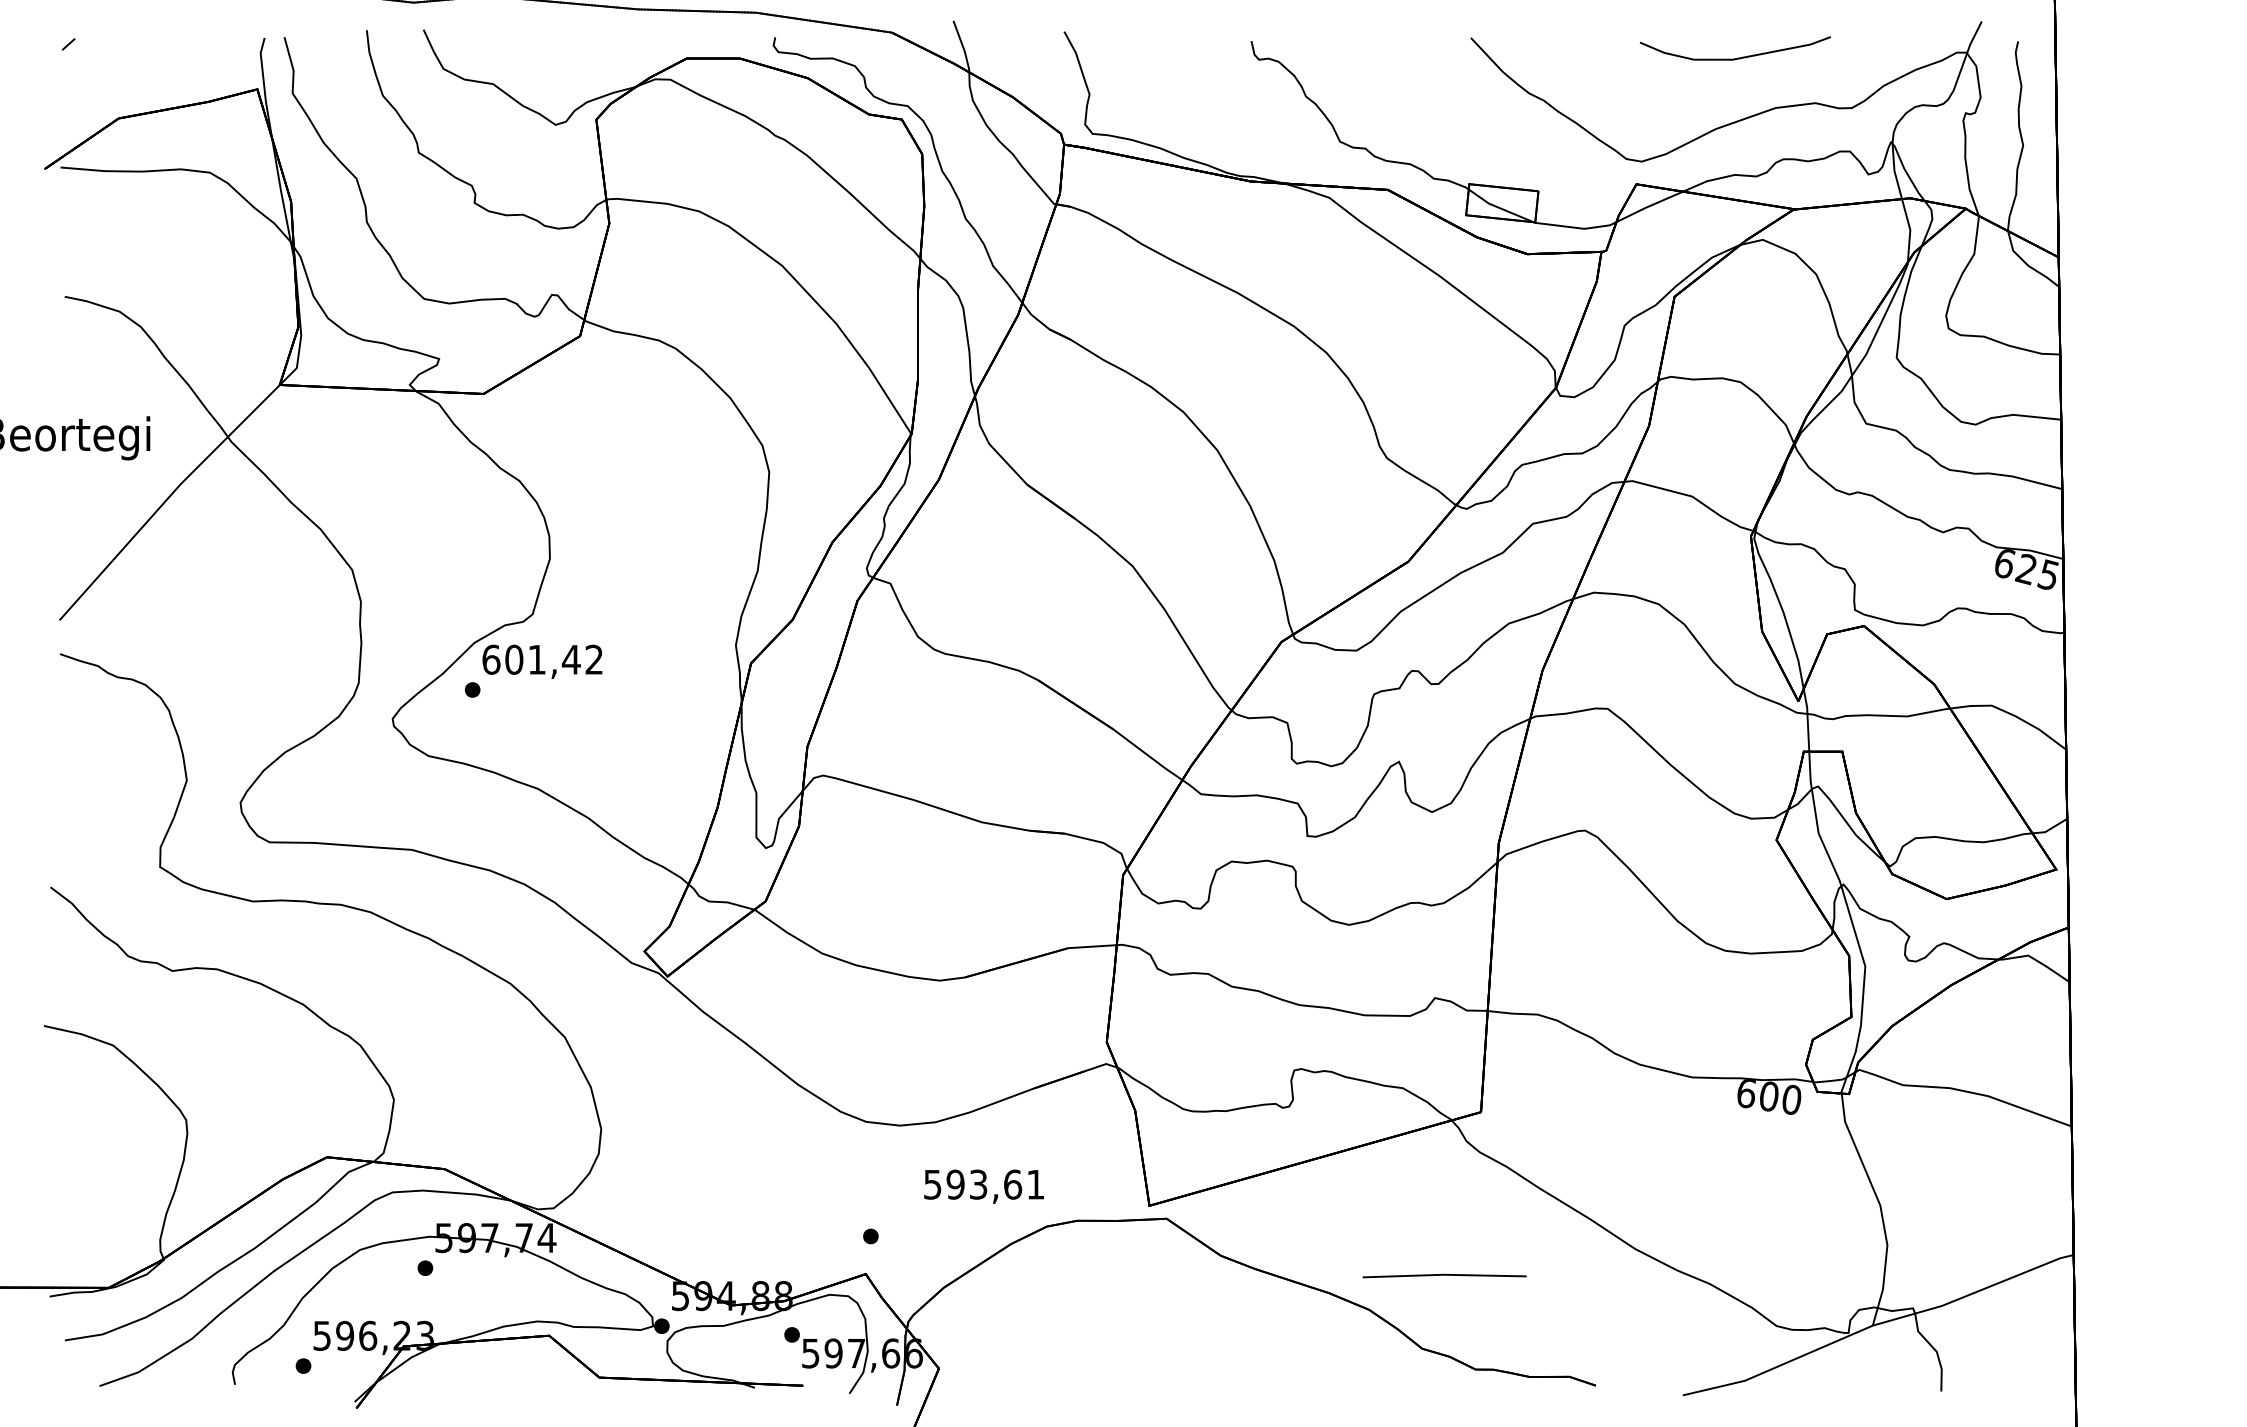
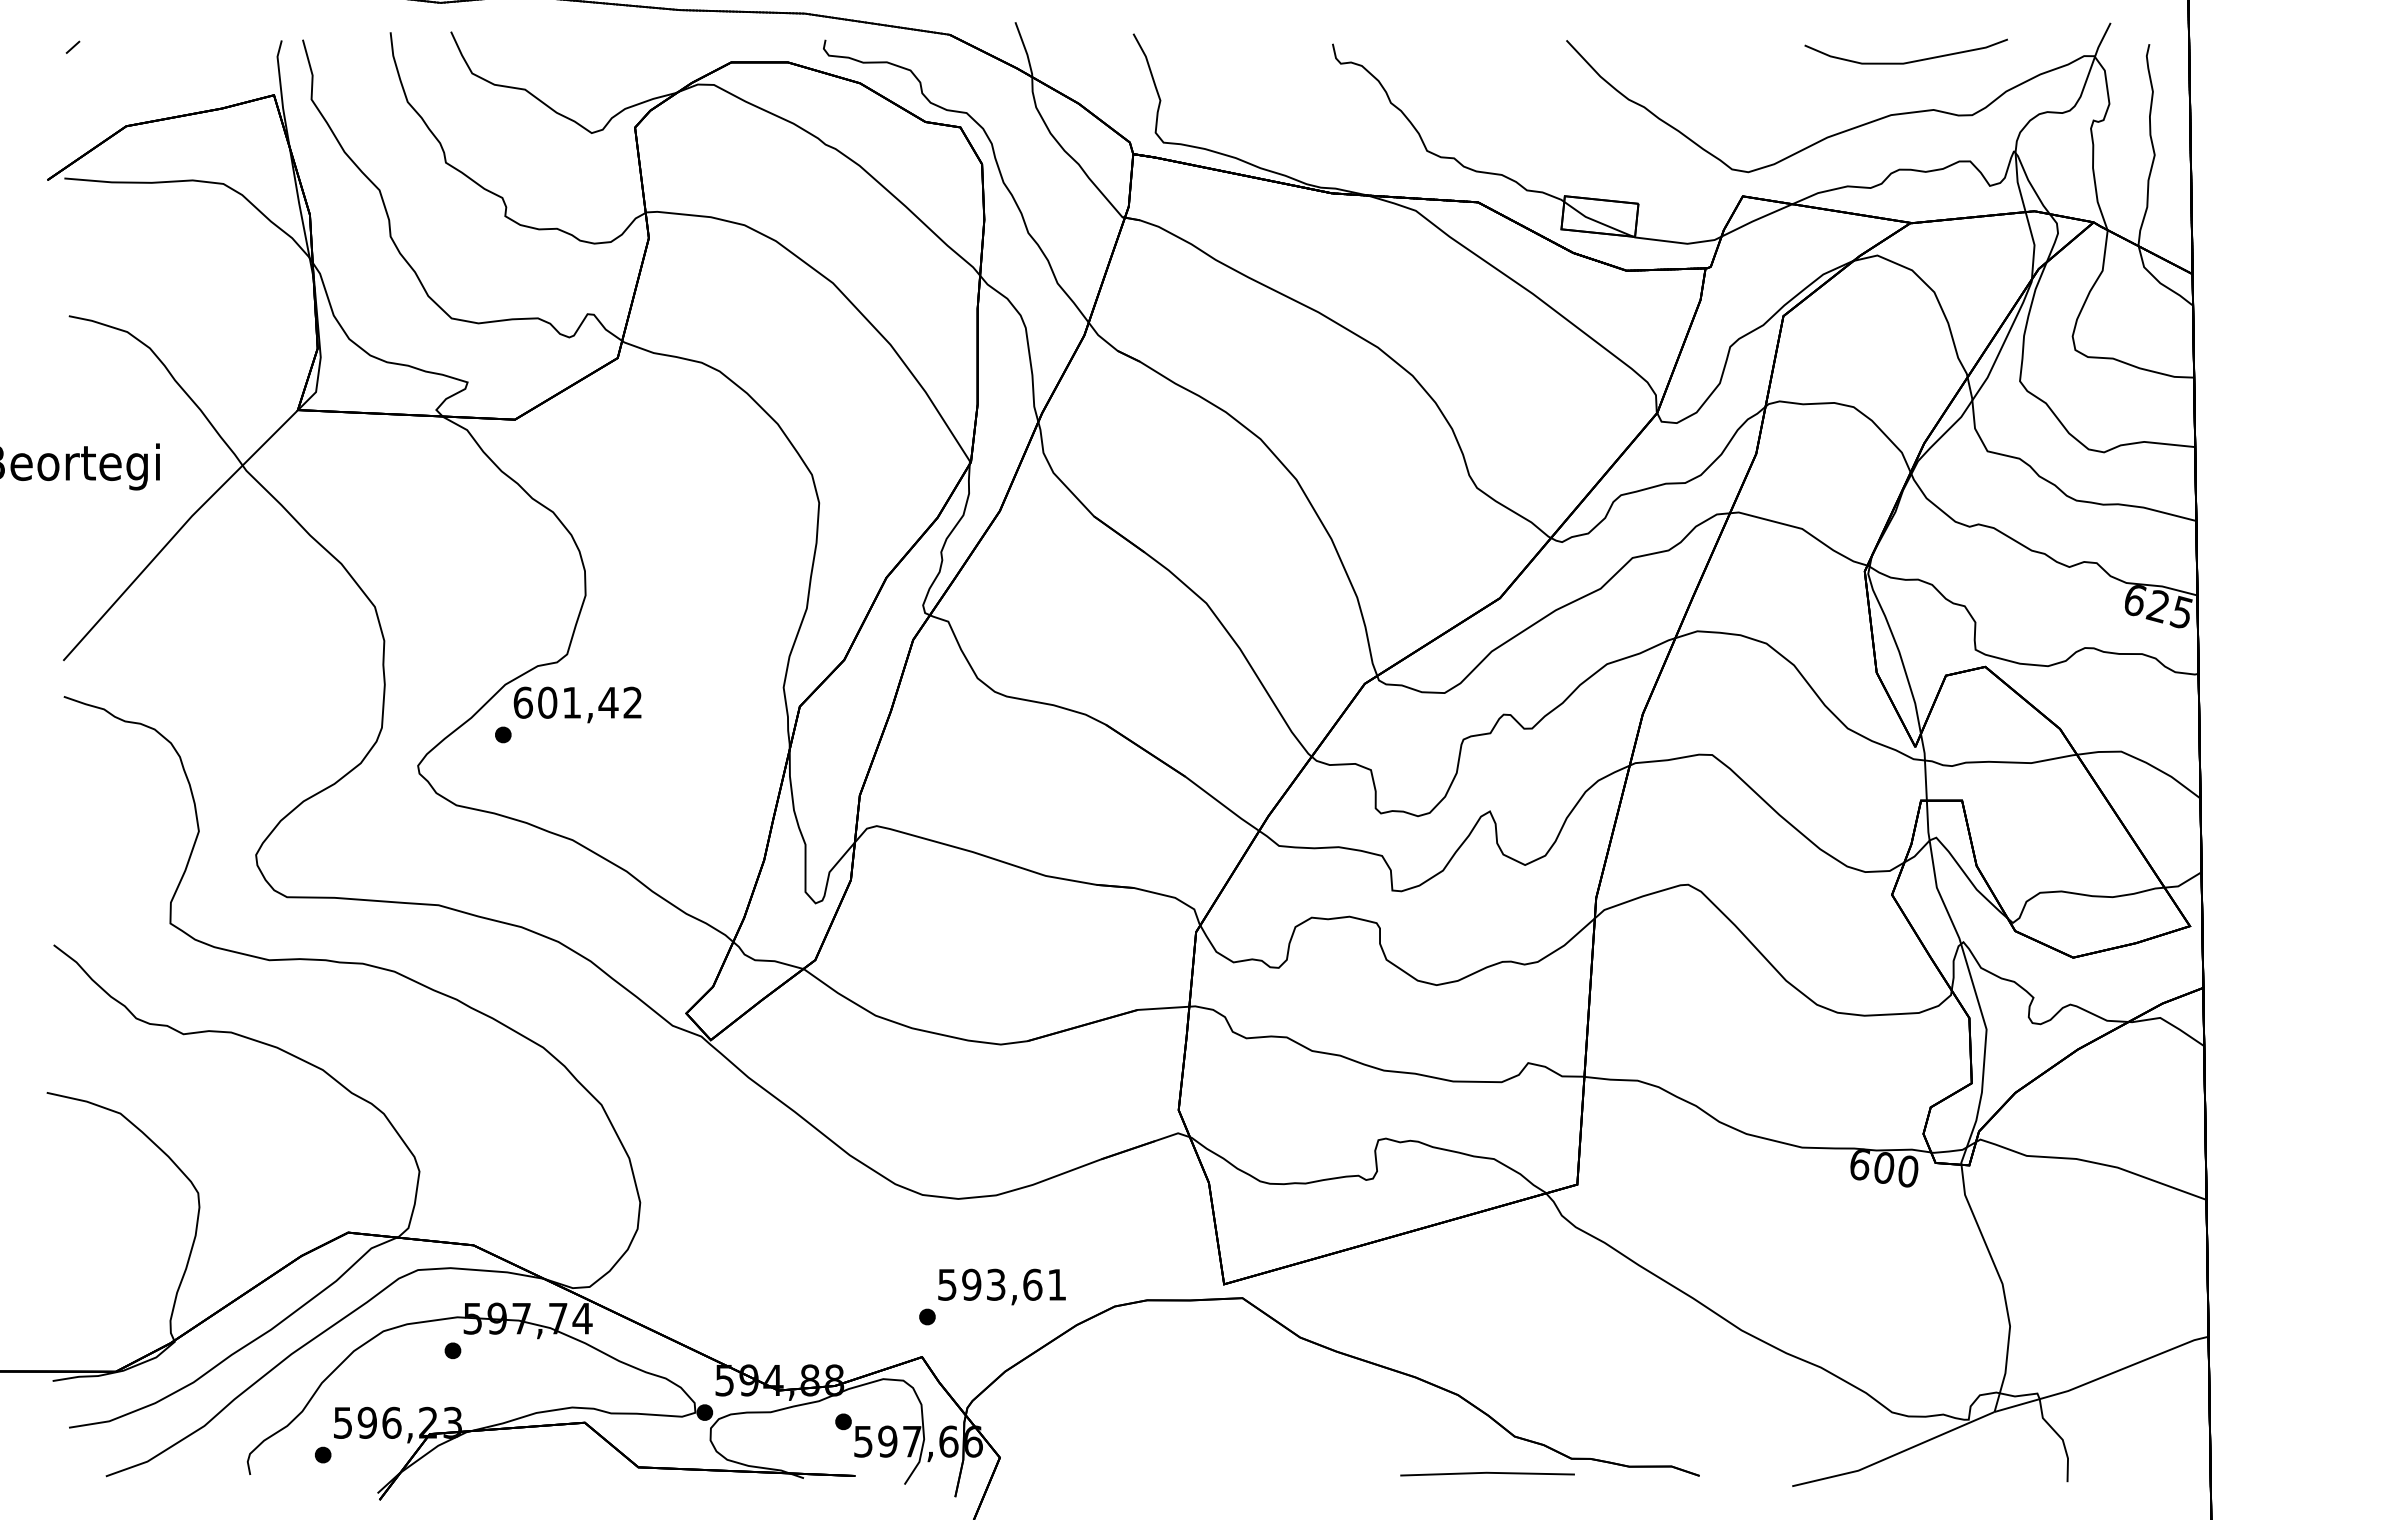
curve: (1737, 57) -> (1908, 61), moved
text: (983, 1186) -> (1001, 1286), moved
line: (1444, 1275) -> (1487, 1473), moved

